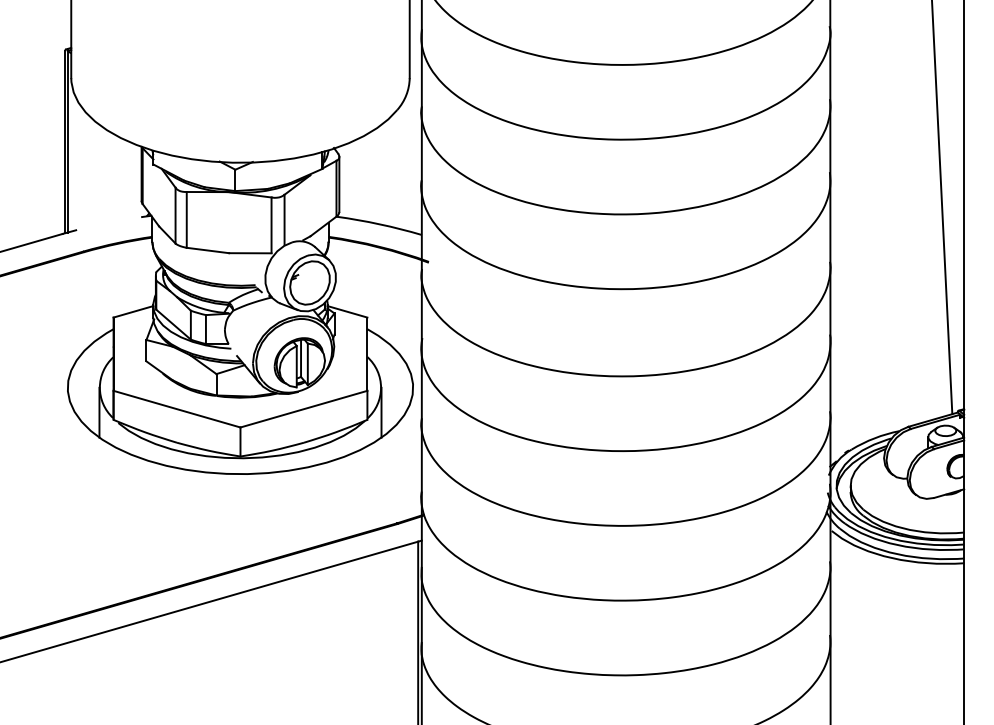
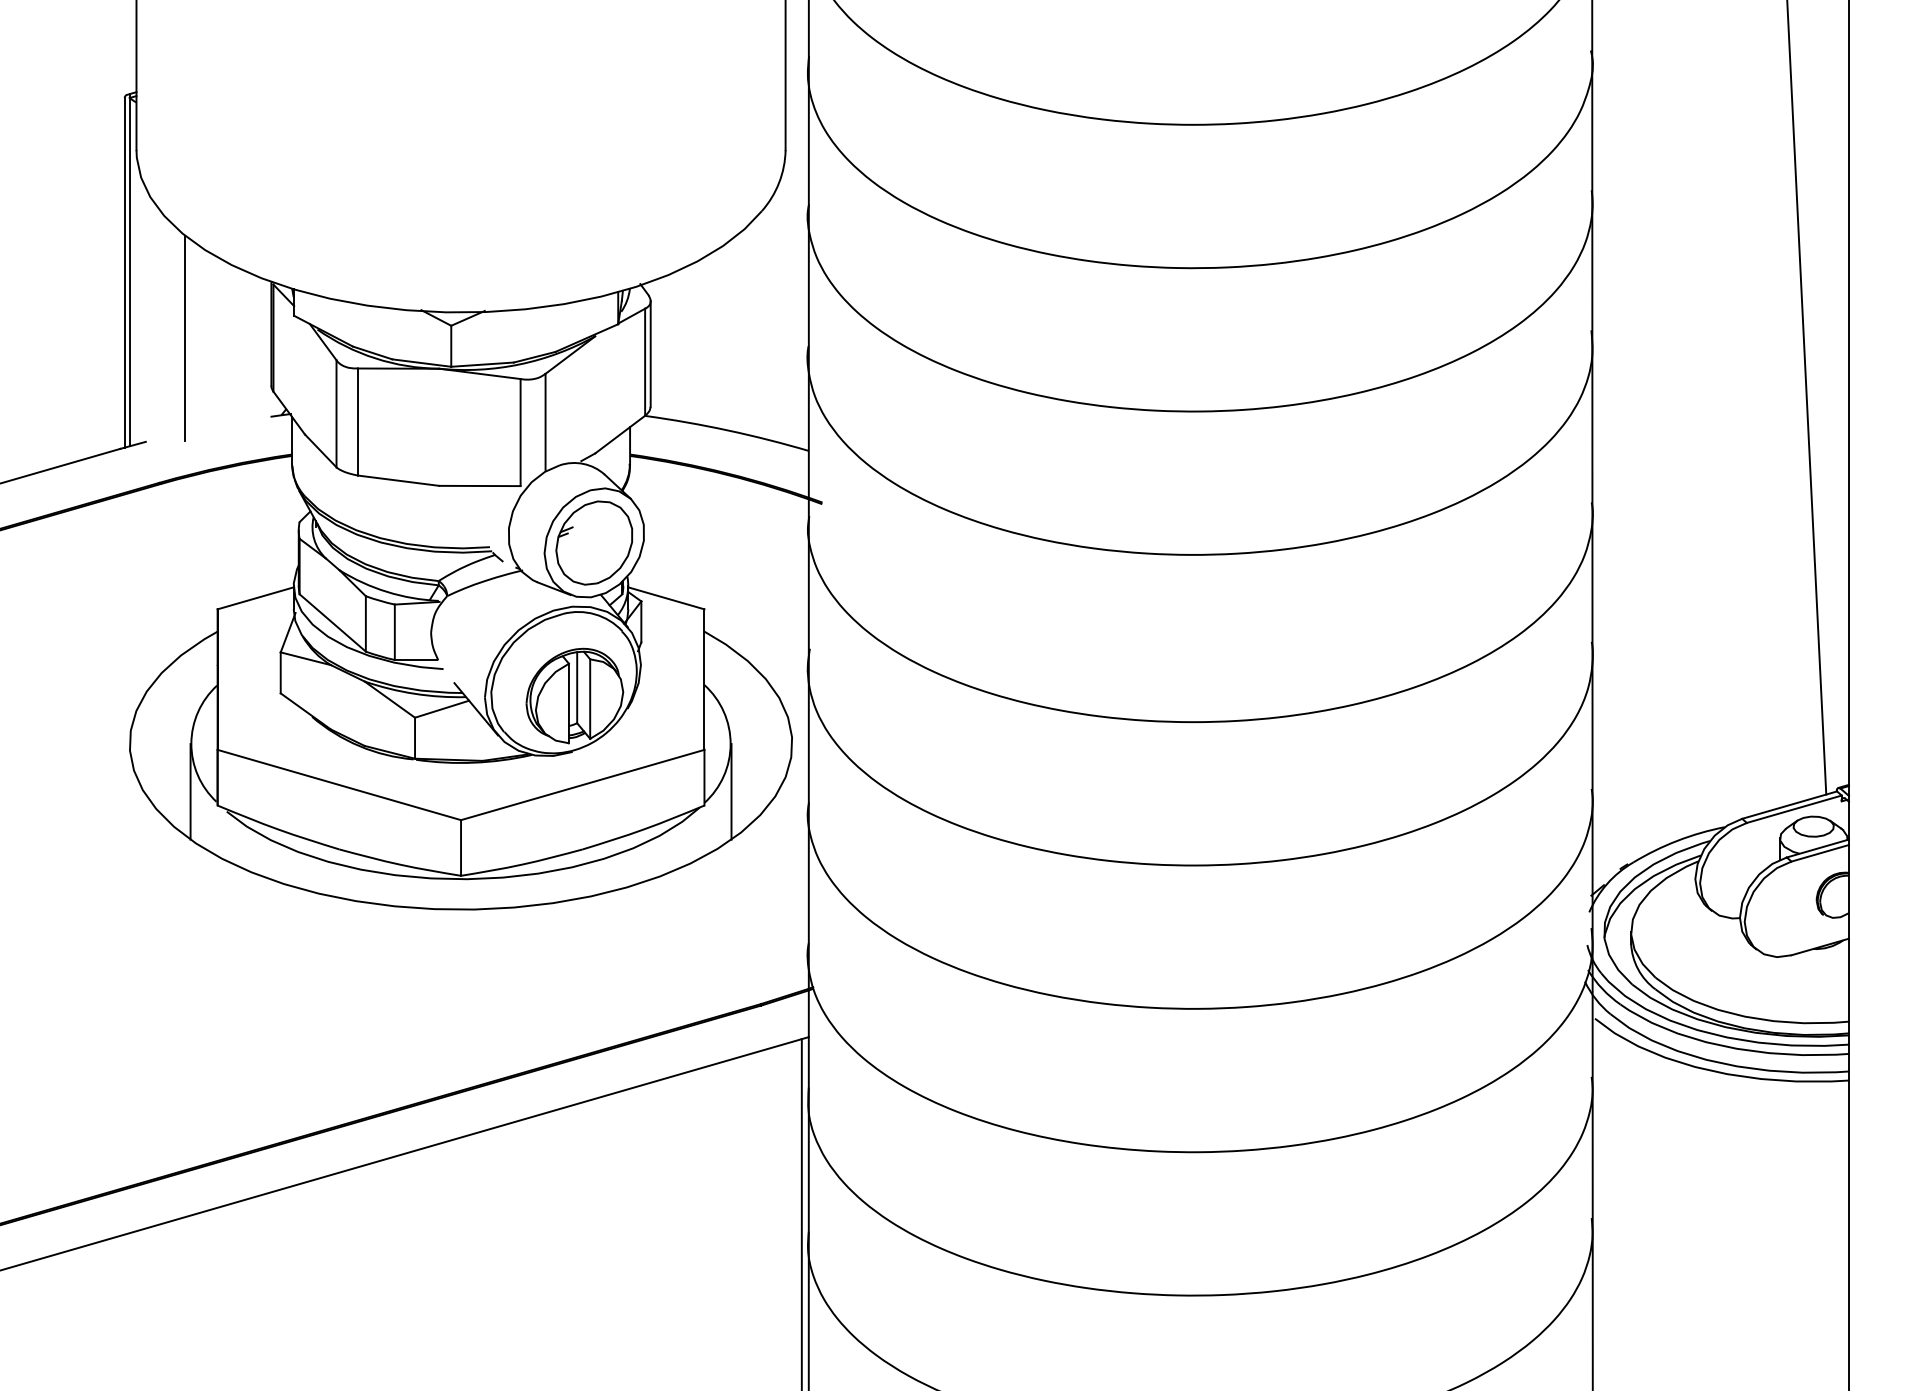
line: (96, 176) -> (184, 338), added

